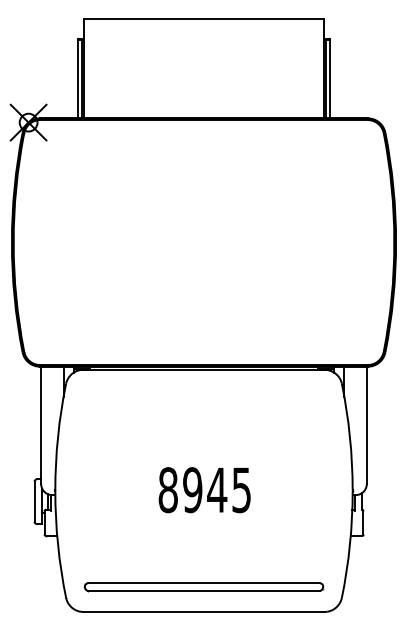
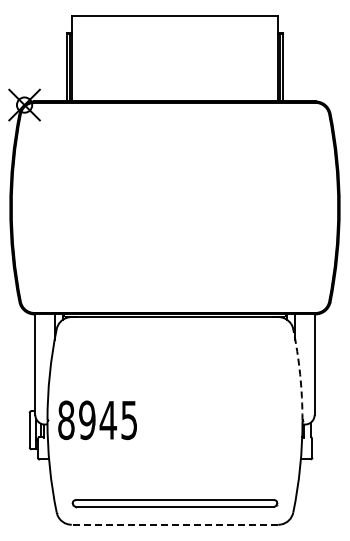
arc: (350, 436) -> (300, 374), solid -> dashed
text: (204, 490) -> (97, 420), moved
line: (203, 611) -> (174, 524), solid -> dashed

